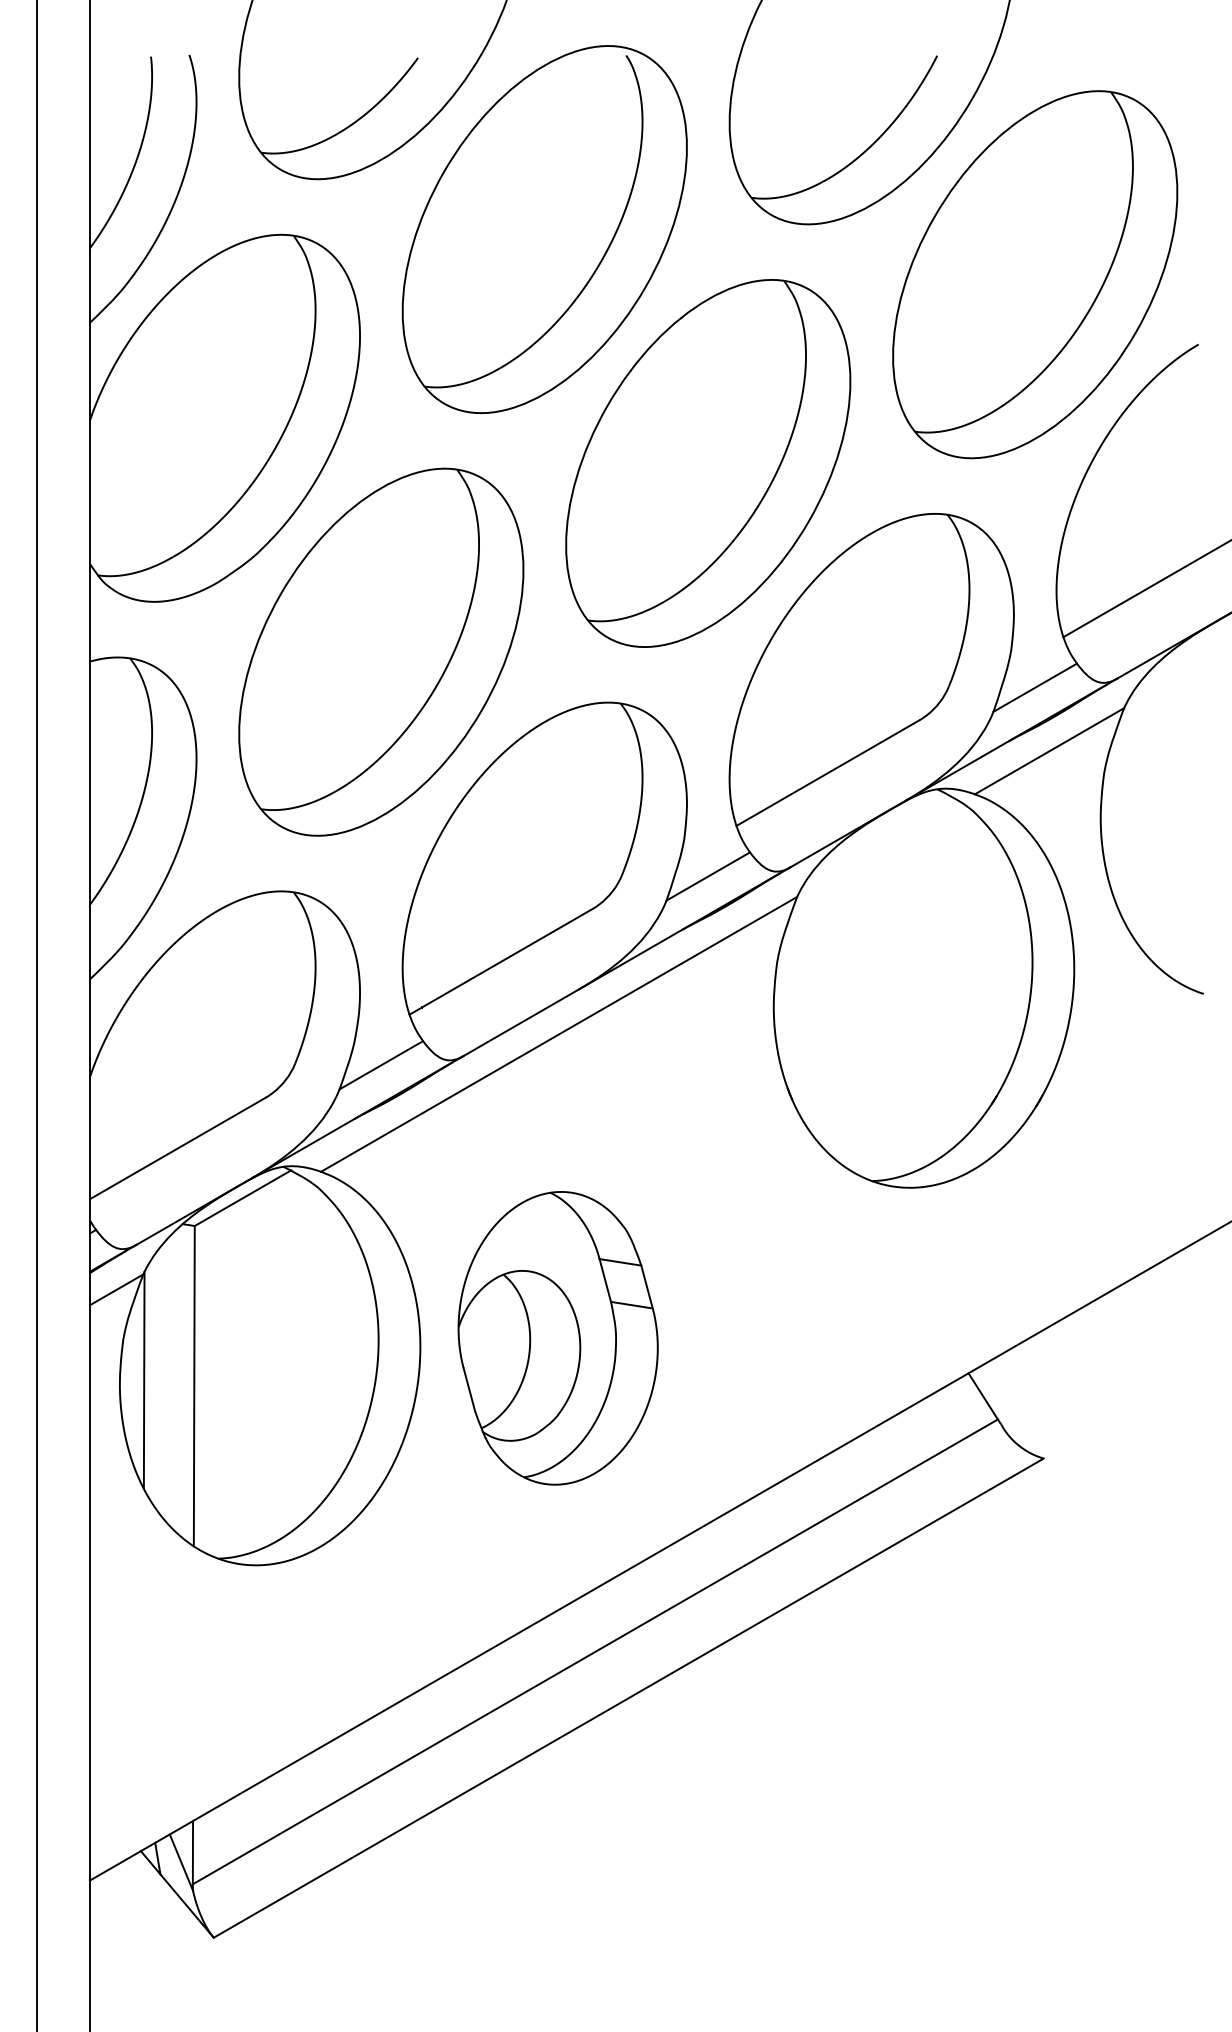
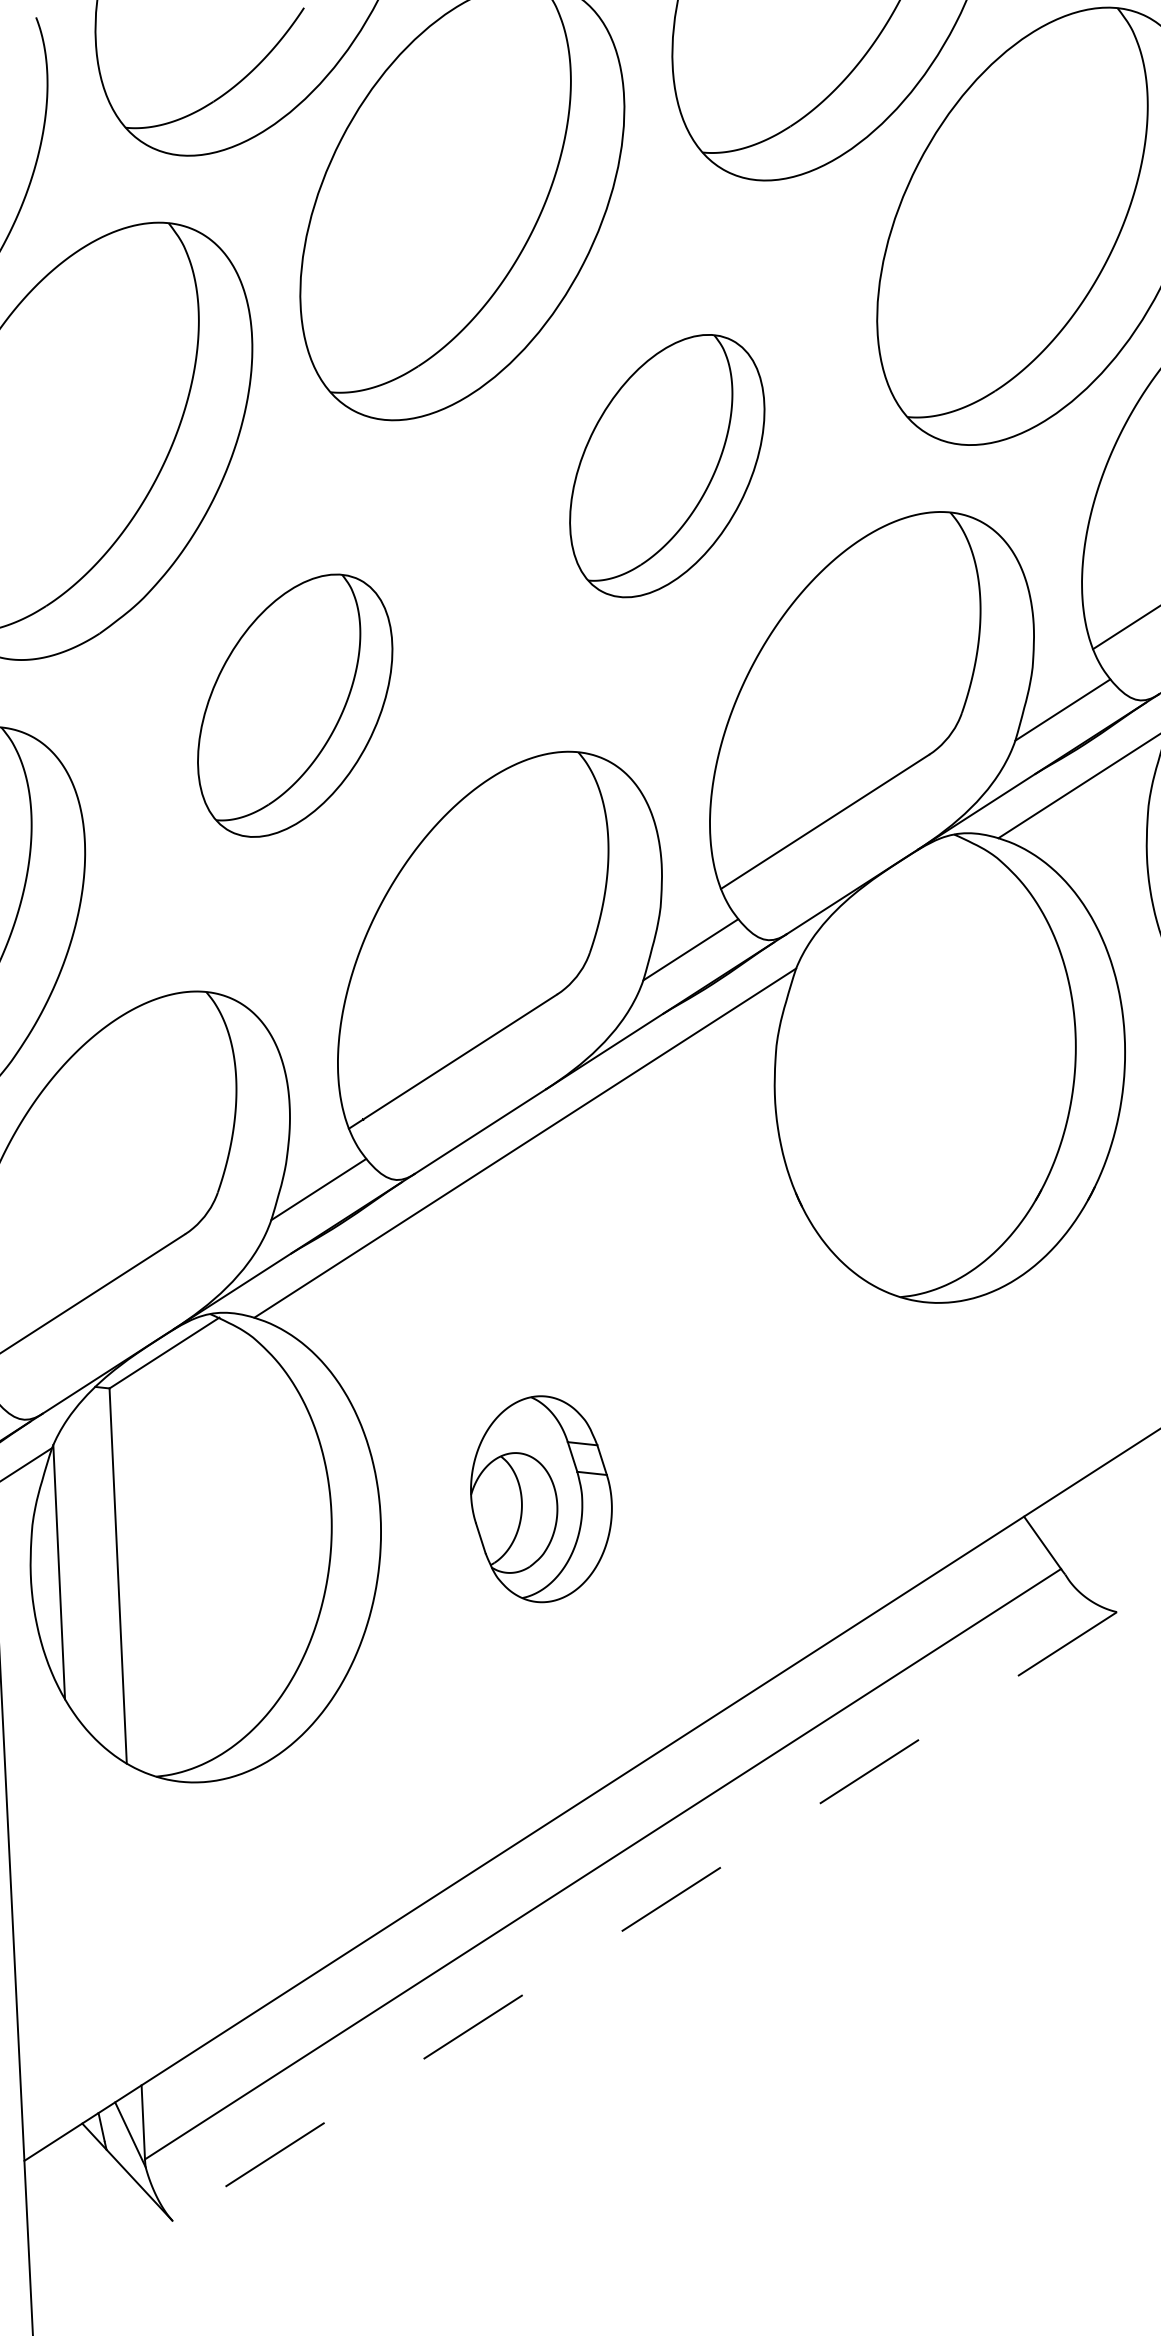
part: (708, 463) -> (667, 466), size x0.6
part: (381, 651) -> (295, 705), size x0.6
part: (557, 1338) -> (540, 1499), size x0.6
line: (628, 1698) -> (644, 1916), solid -> dashed

